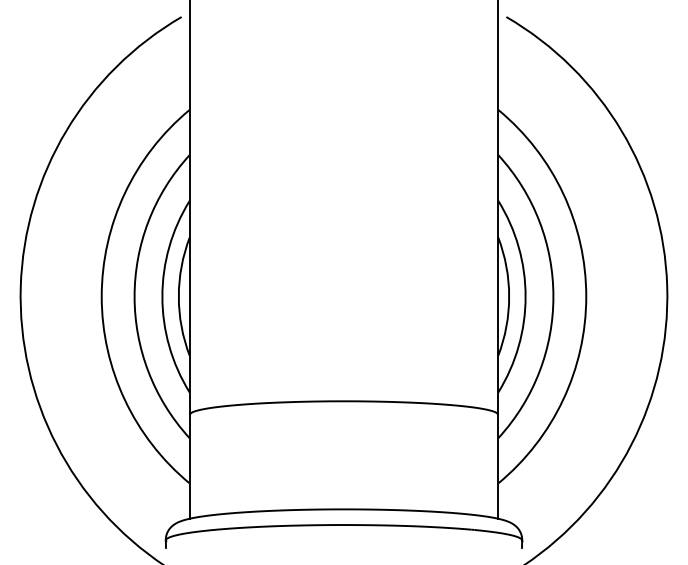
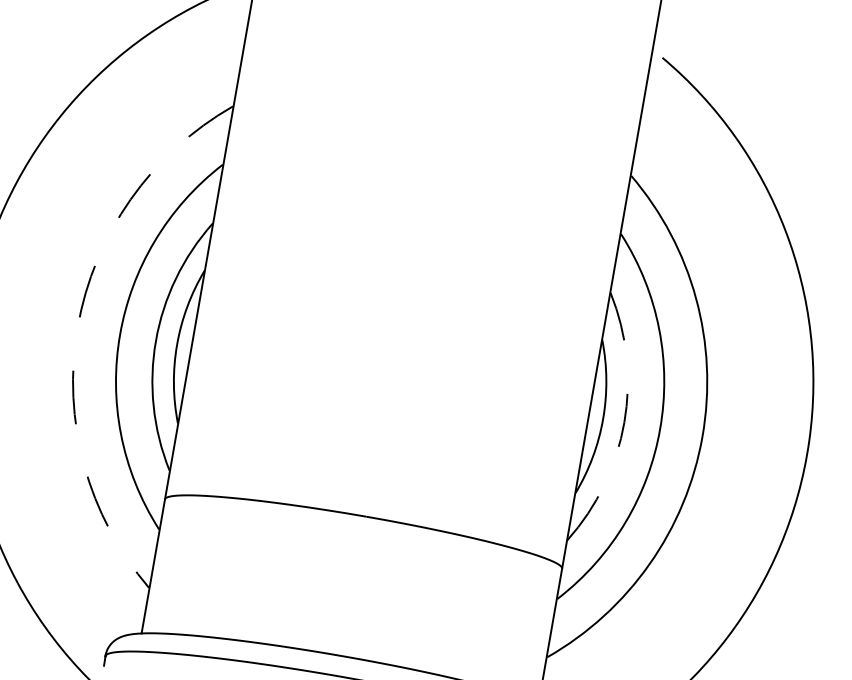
arc: (101, 296) -> (77, 327), solid -> dashed
arc: (525, 296) -> (624, 422), solid -> dashed

